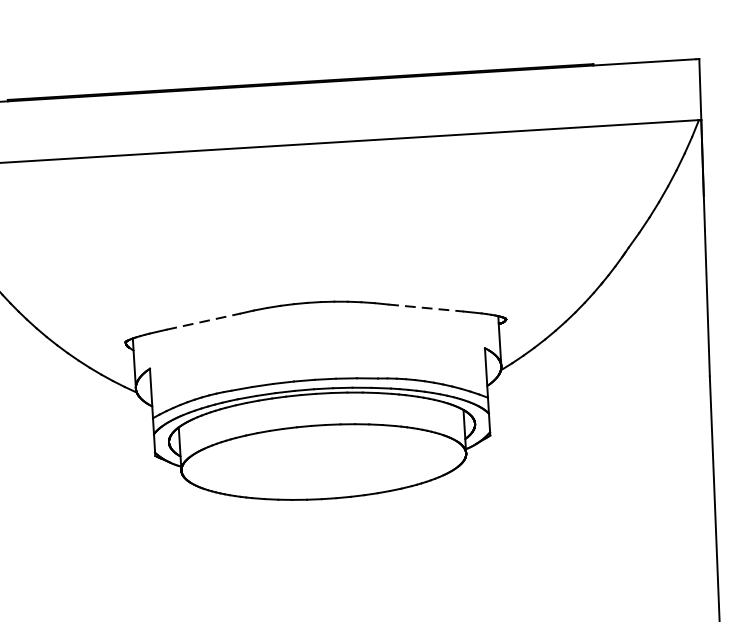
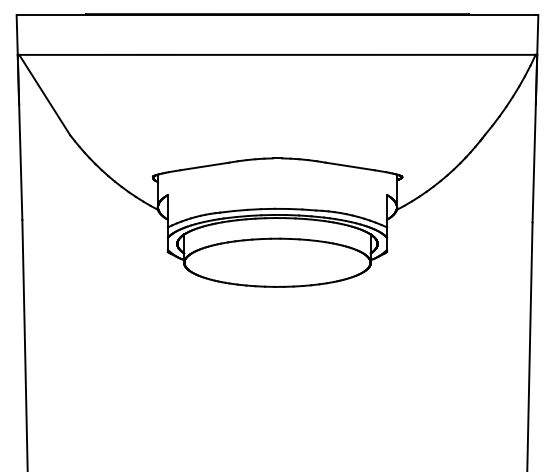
line: (426, 308) -> (350, 166), dashed -> solid
line: (203, 321) -> (204, 166), dashed -> solid

